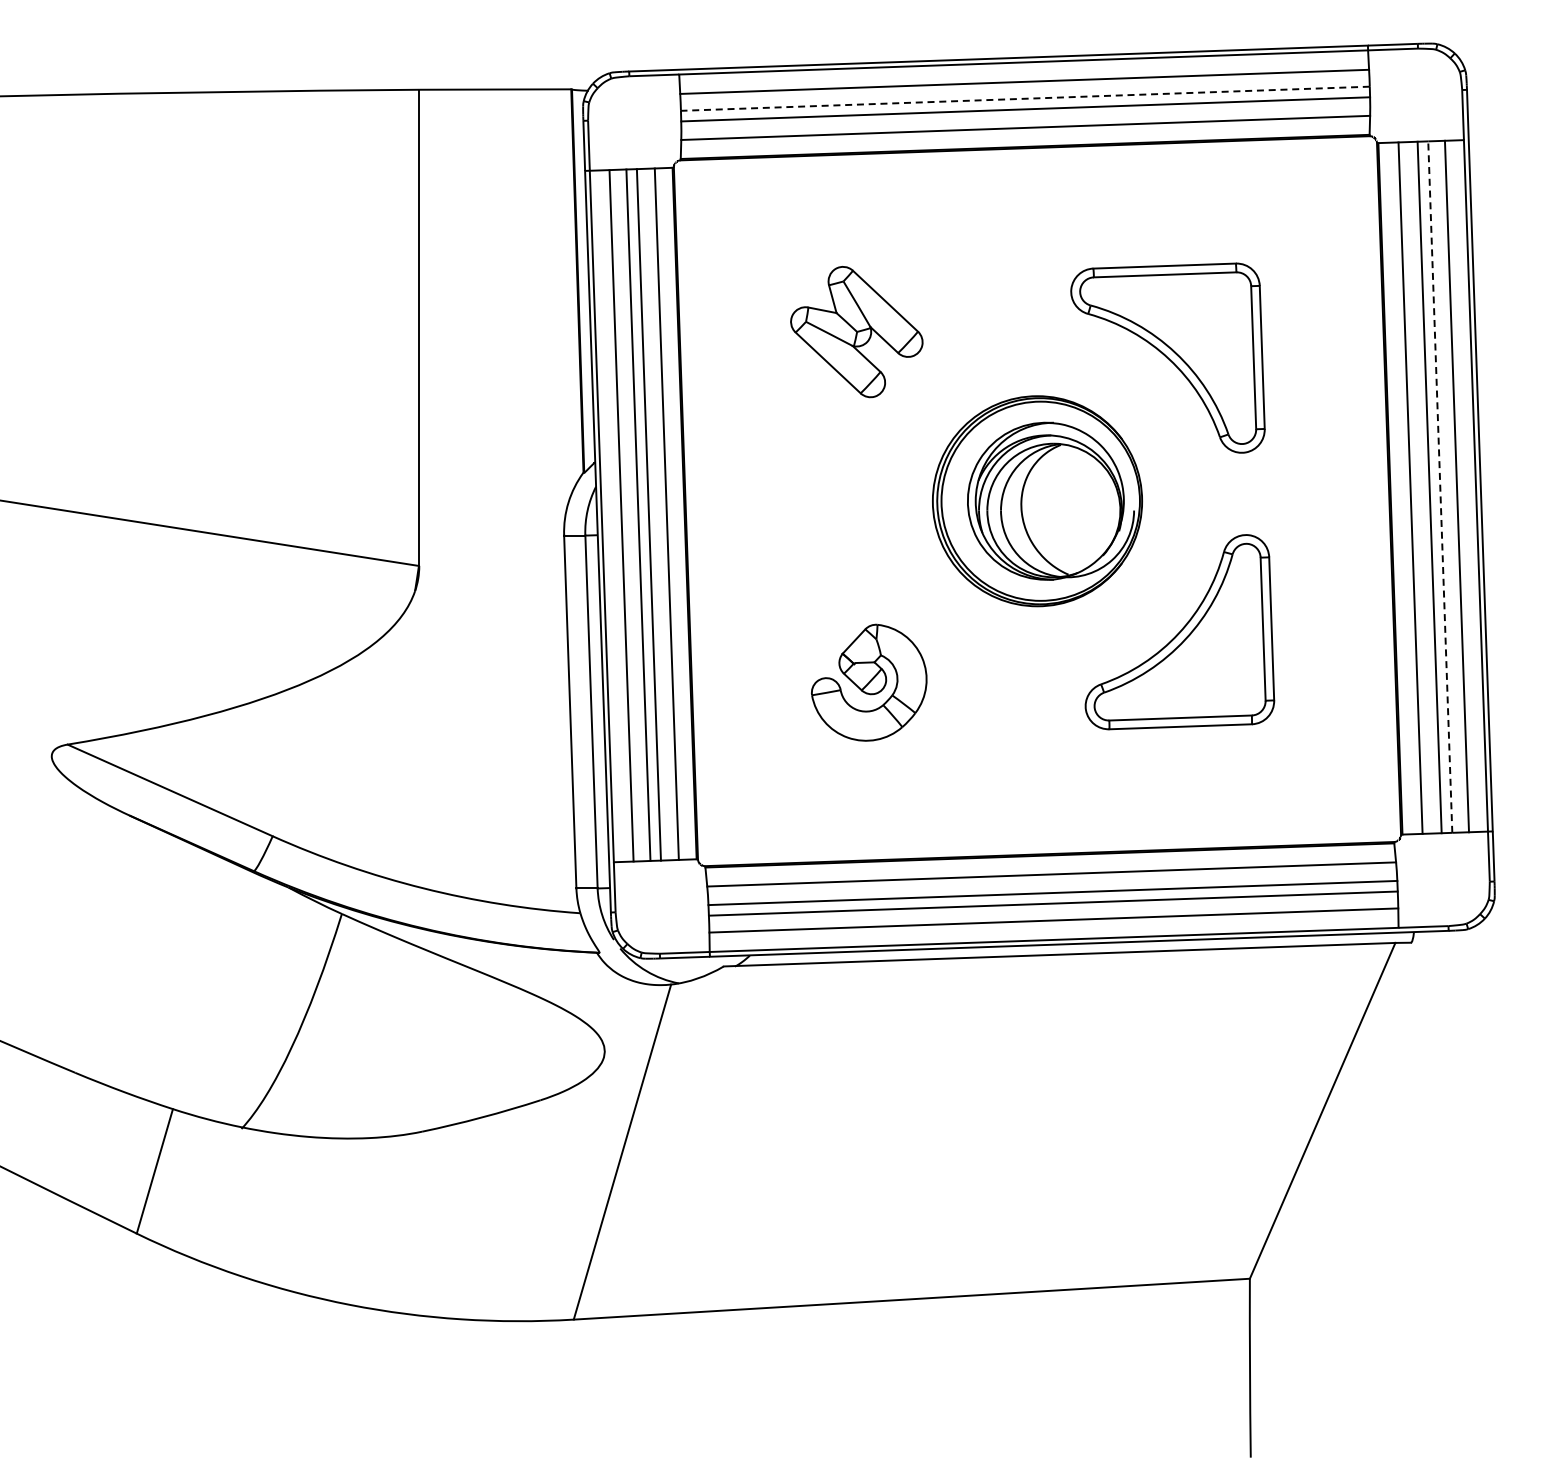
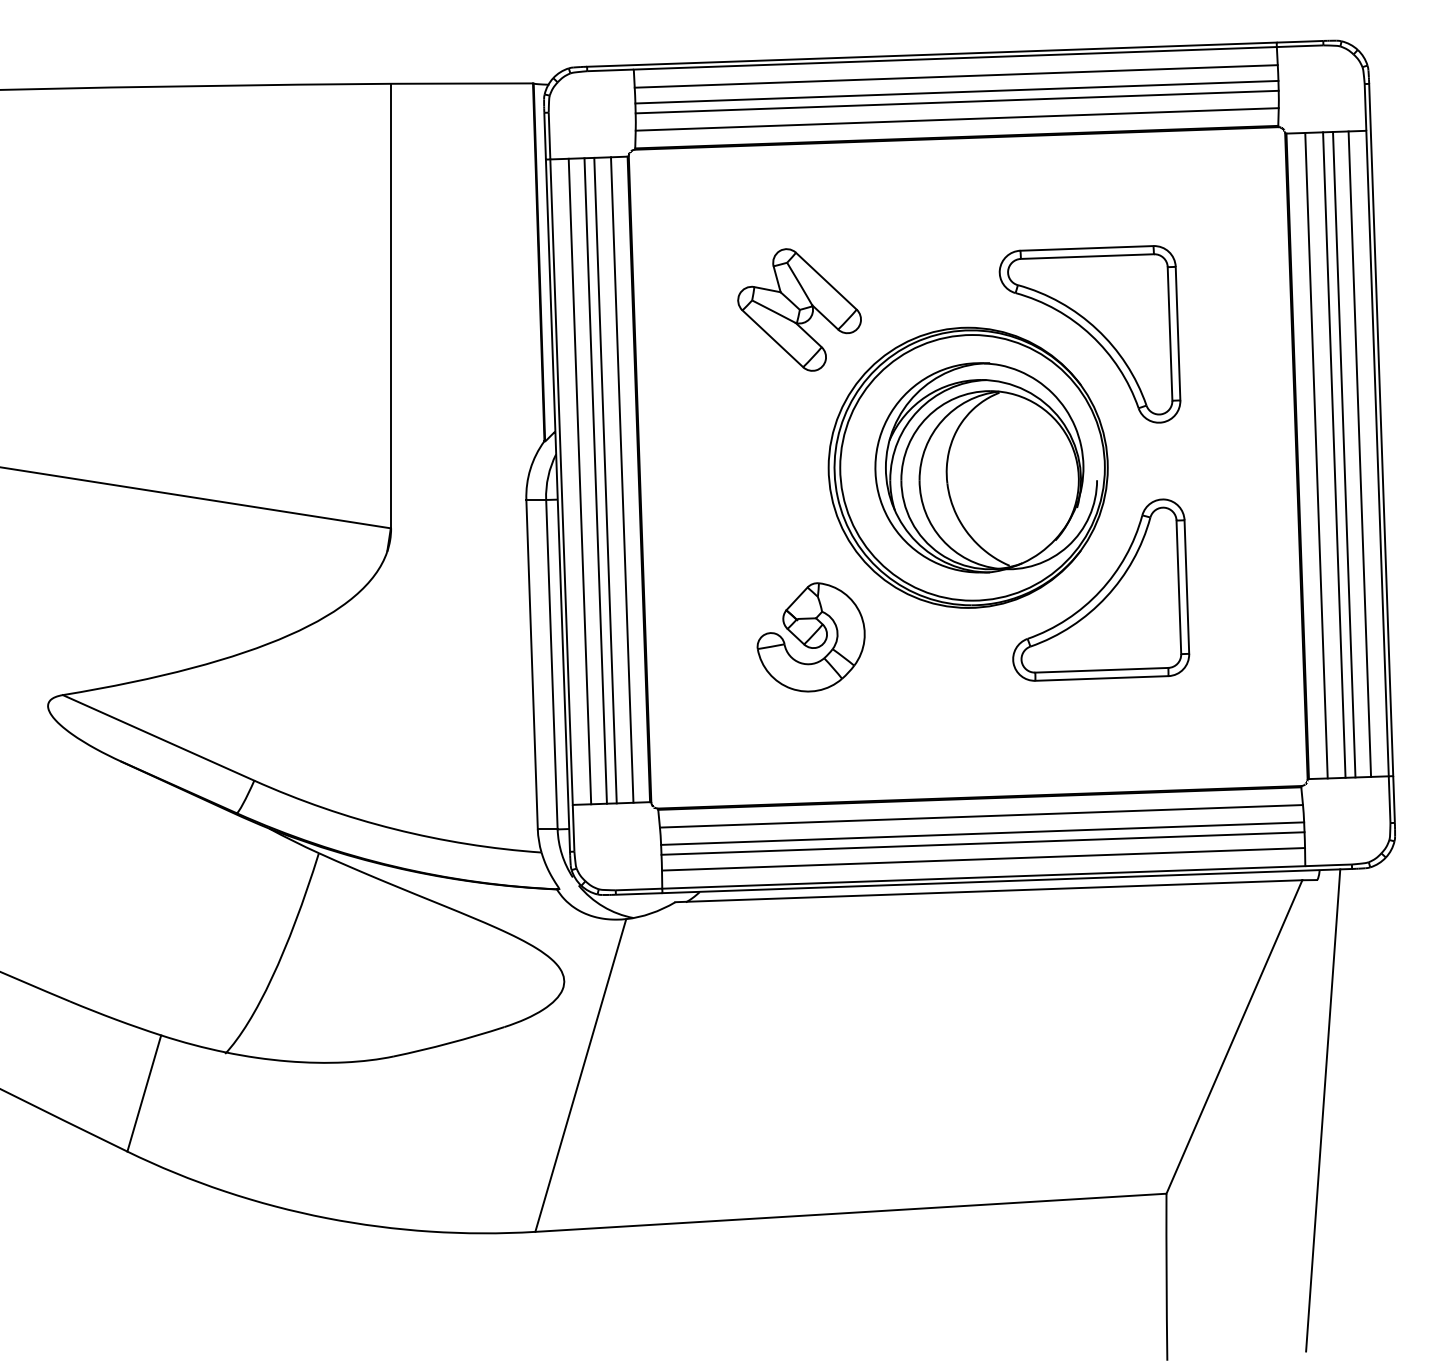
line: (1025, 98) -> (957, 91), dashed -> solid
line: (1440, 487) -> (1344, 455), dashed -> solid
part: (1037, 501) -> (968, 468), size x1.43
line: (1417, 1189) -> (1322, 1110), added

